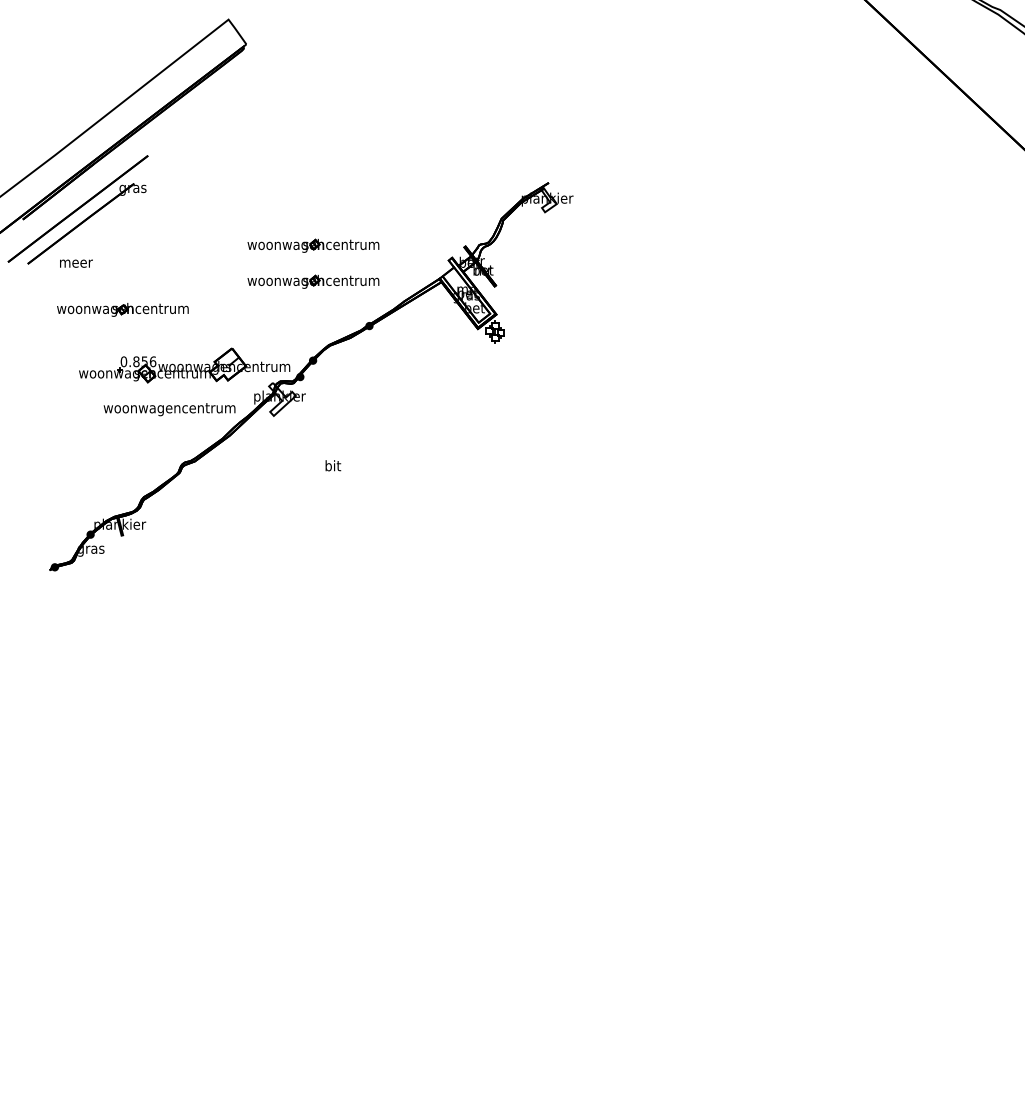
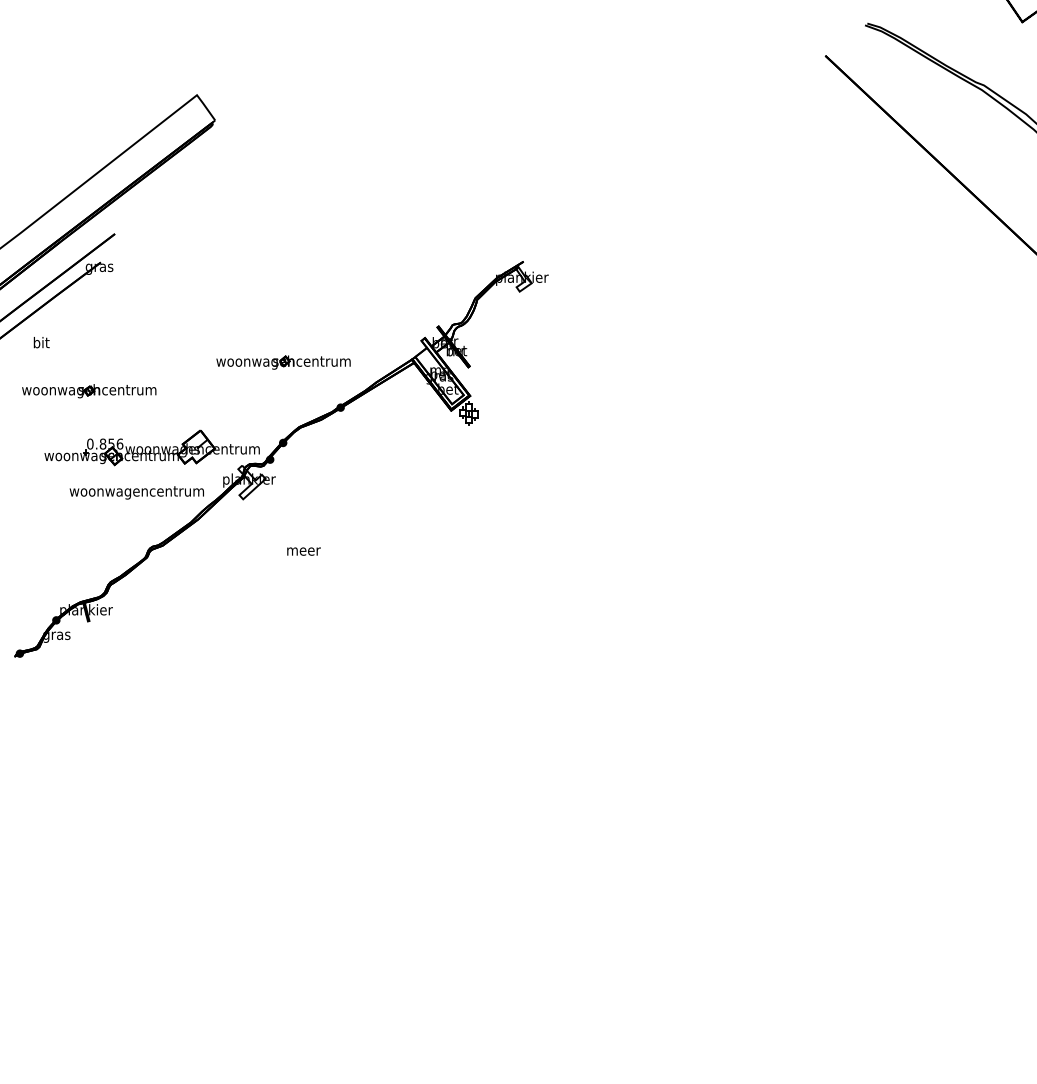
part: (313, 245) -> (283, 325), removed
text: (76, 261) -> (41, 341), meer -> bit
text: (333, 465) -> (304, 549), bit -> meer

